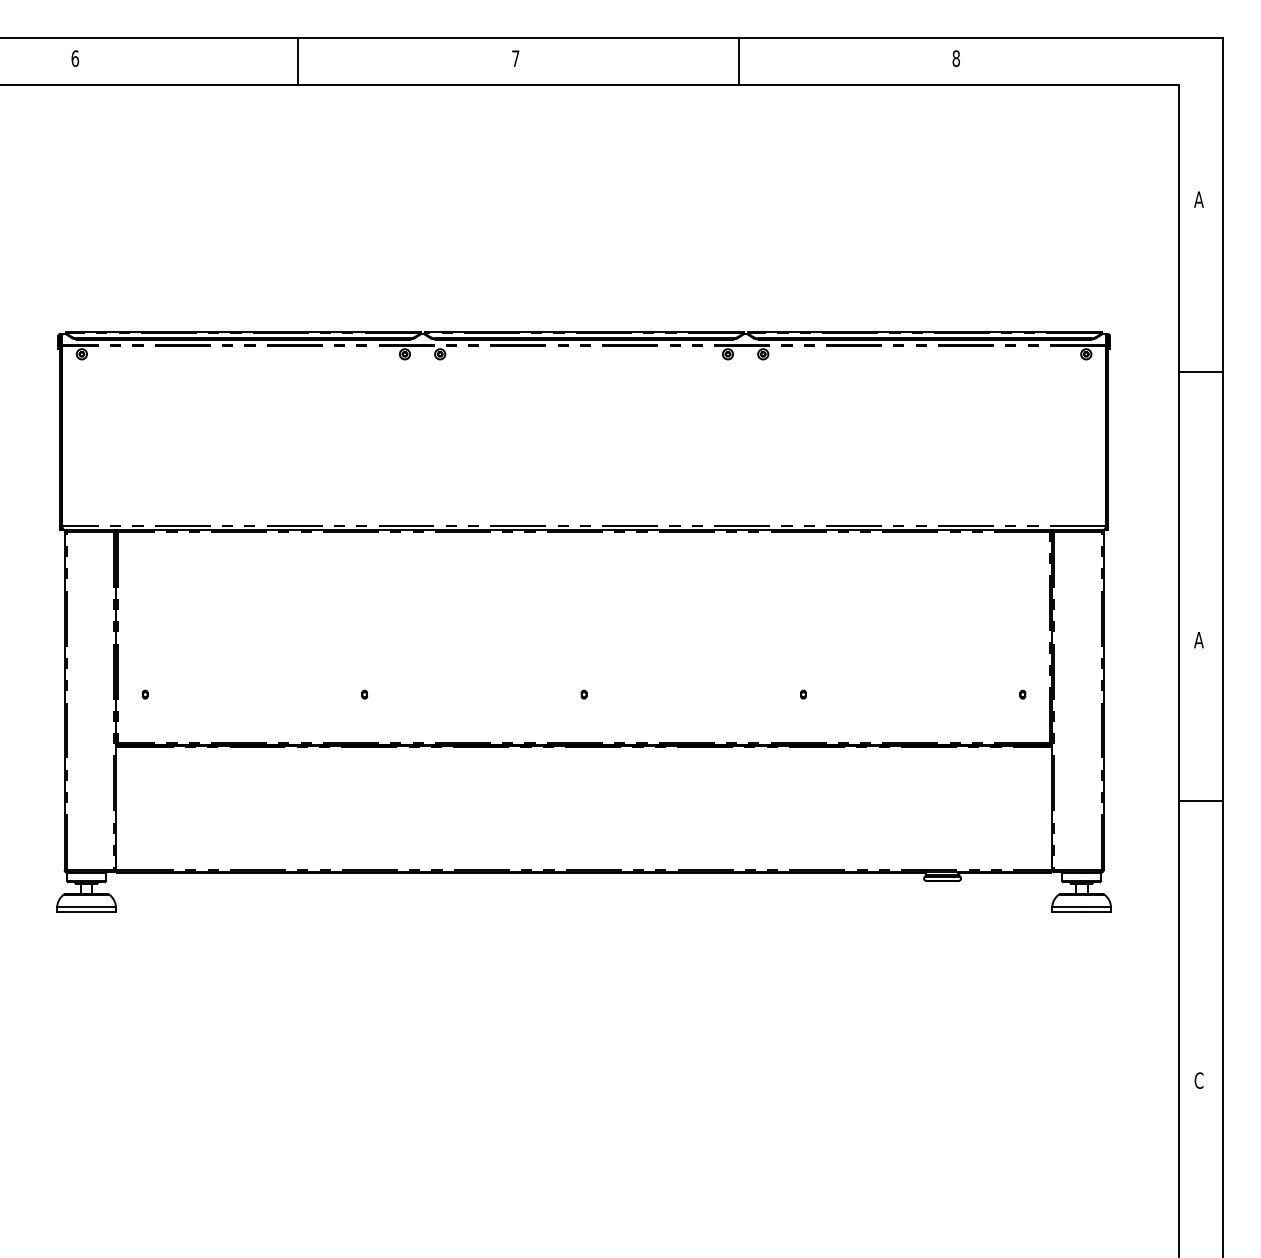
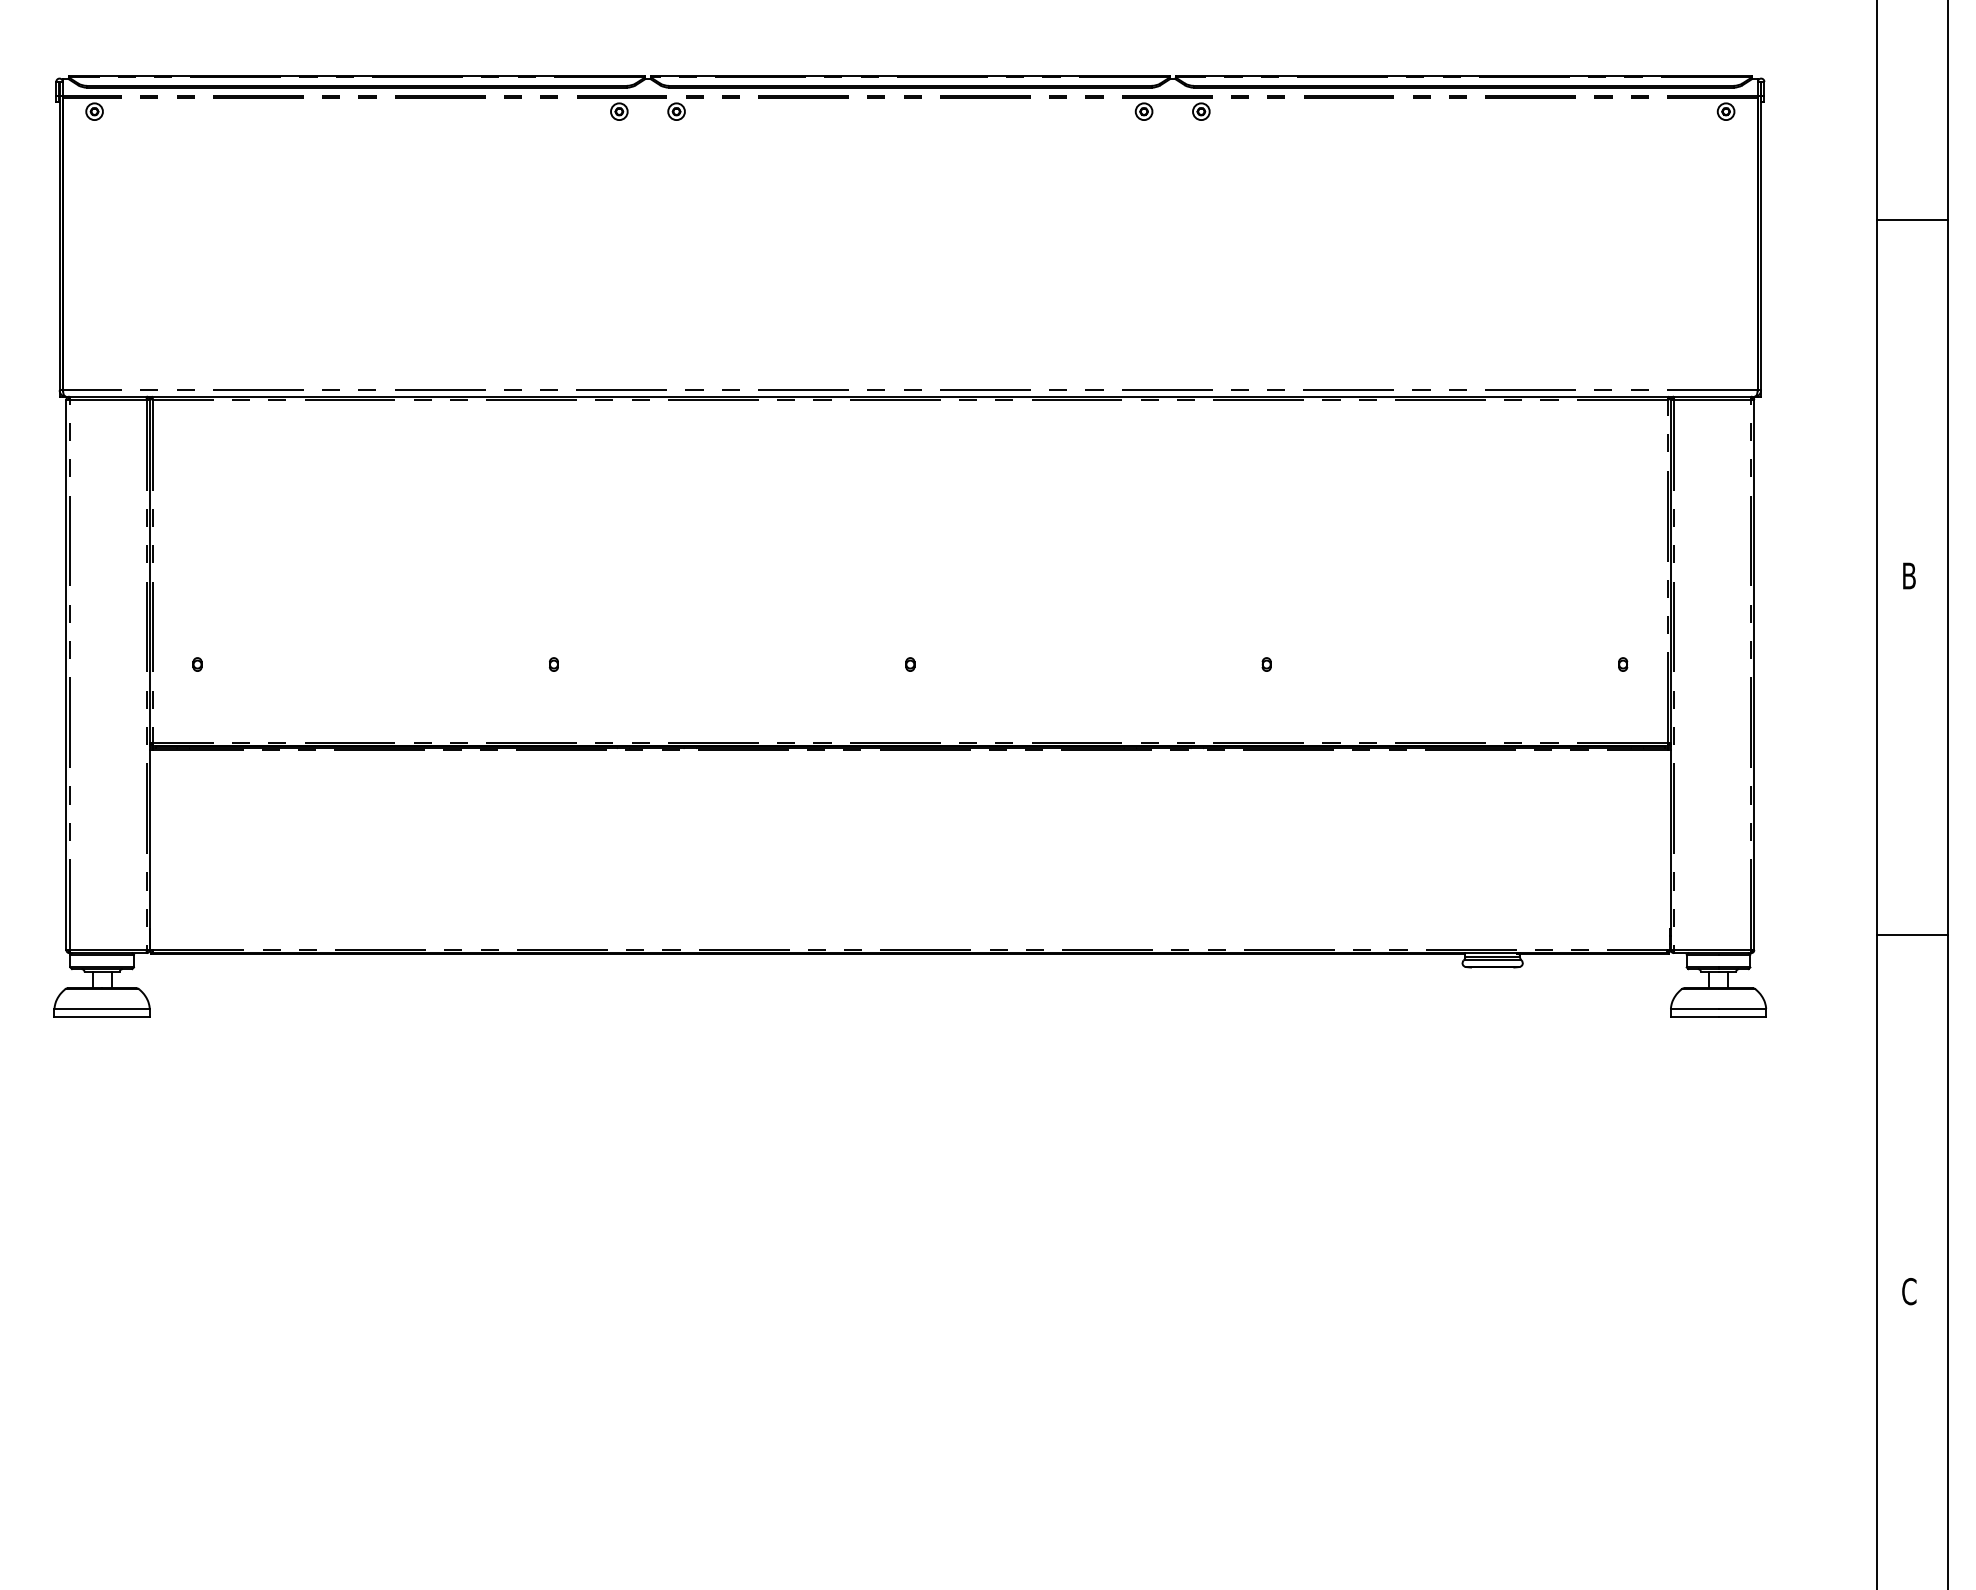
line: (1201, 371) -> (1913, 219), moved
text: (1198, 640) -> (1908, 576), A -> B
line: (1201, 801) -> (1913, 935), moved

